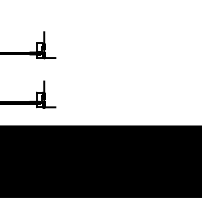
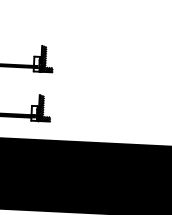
hatch: (50, 44) -> (47, 58), added
hatch: (50, 93) -> (45, 107), added

